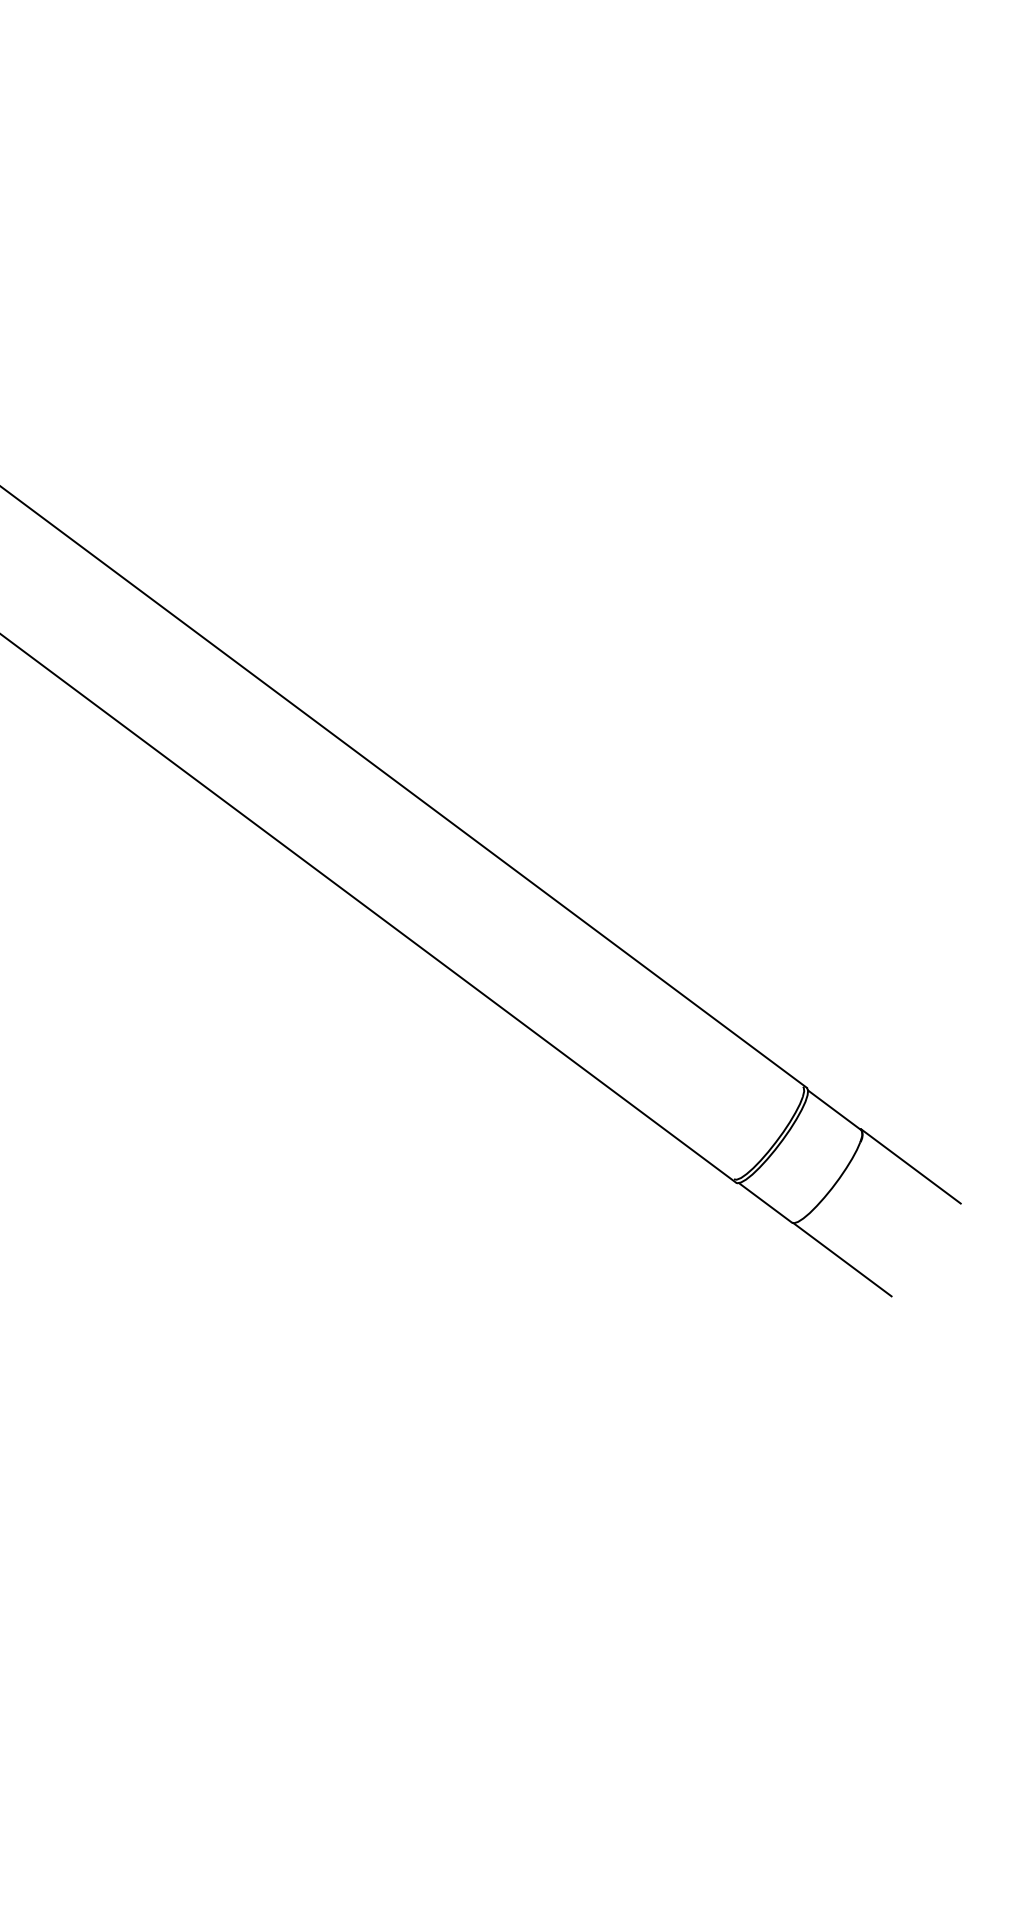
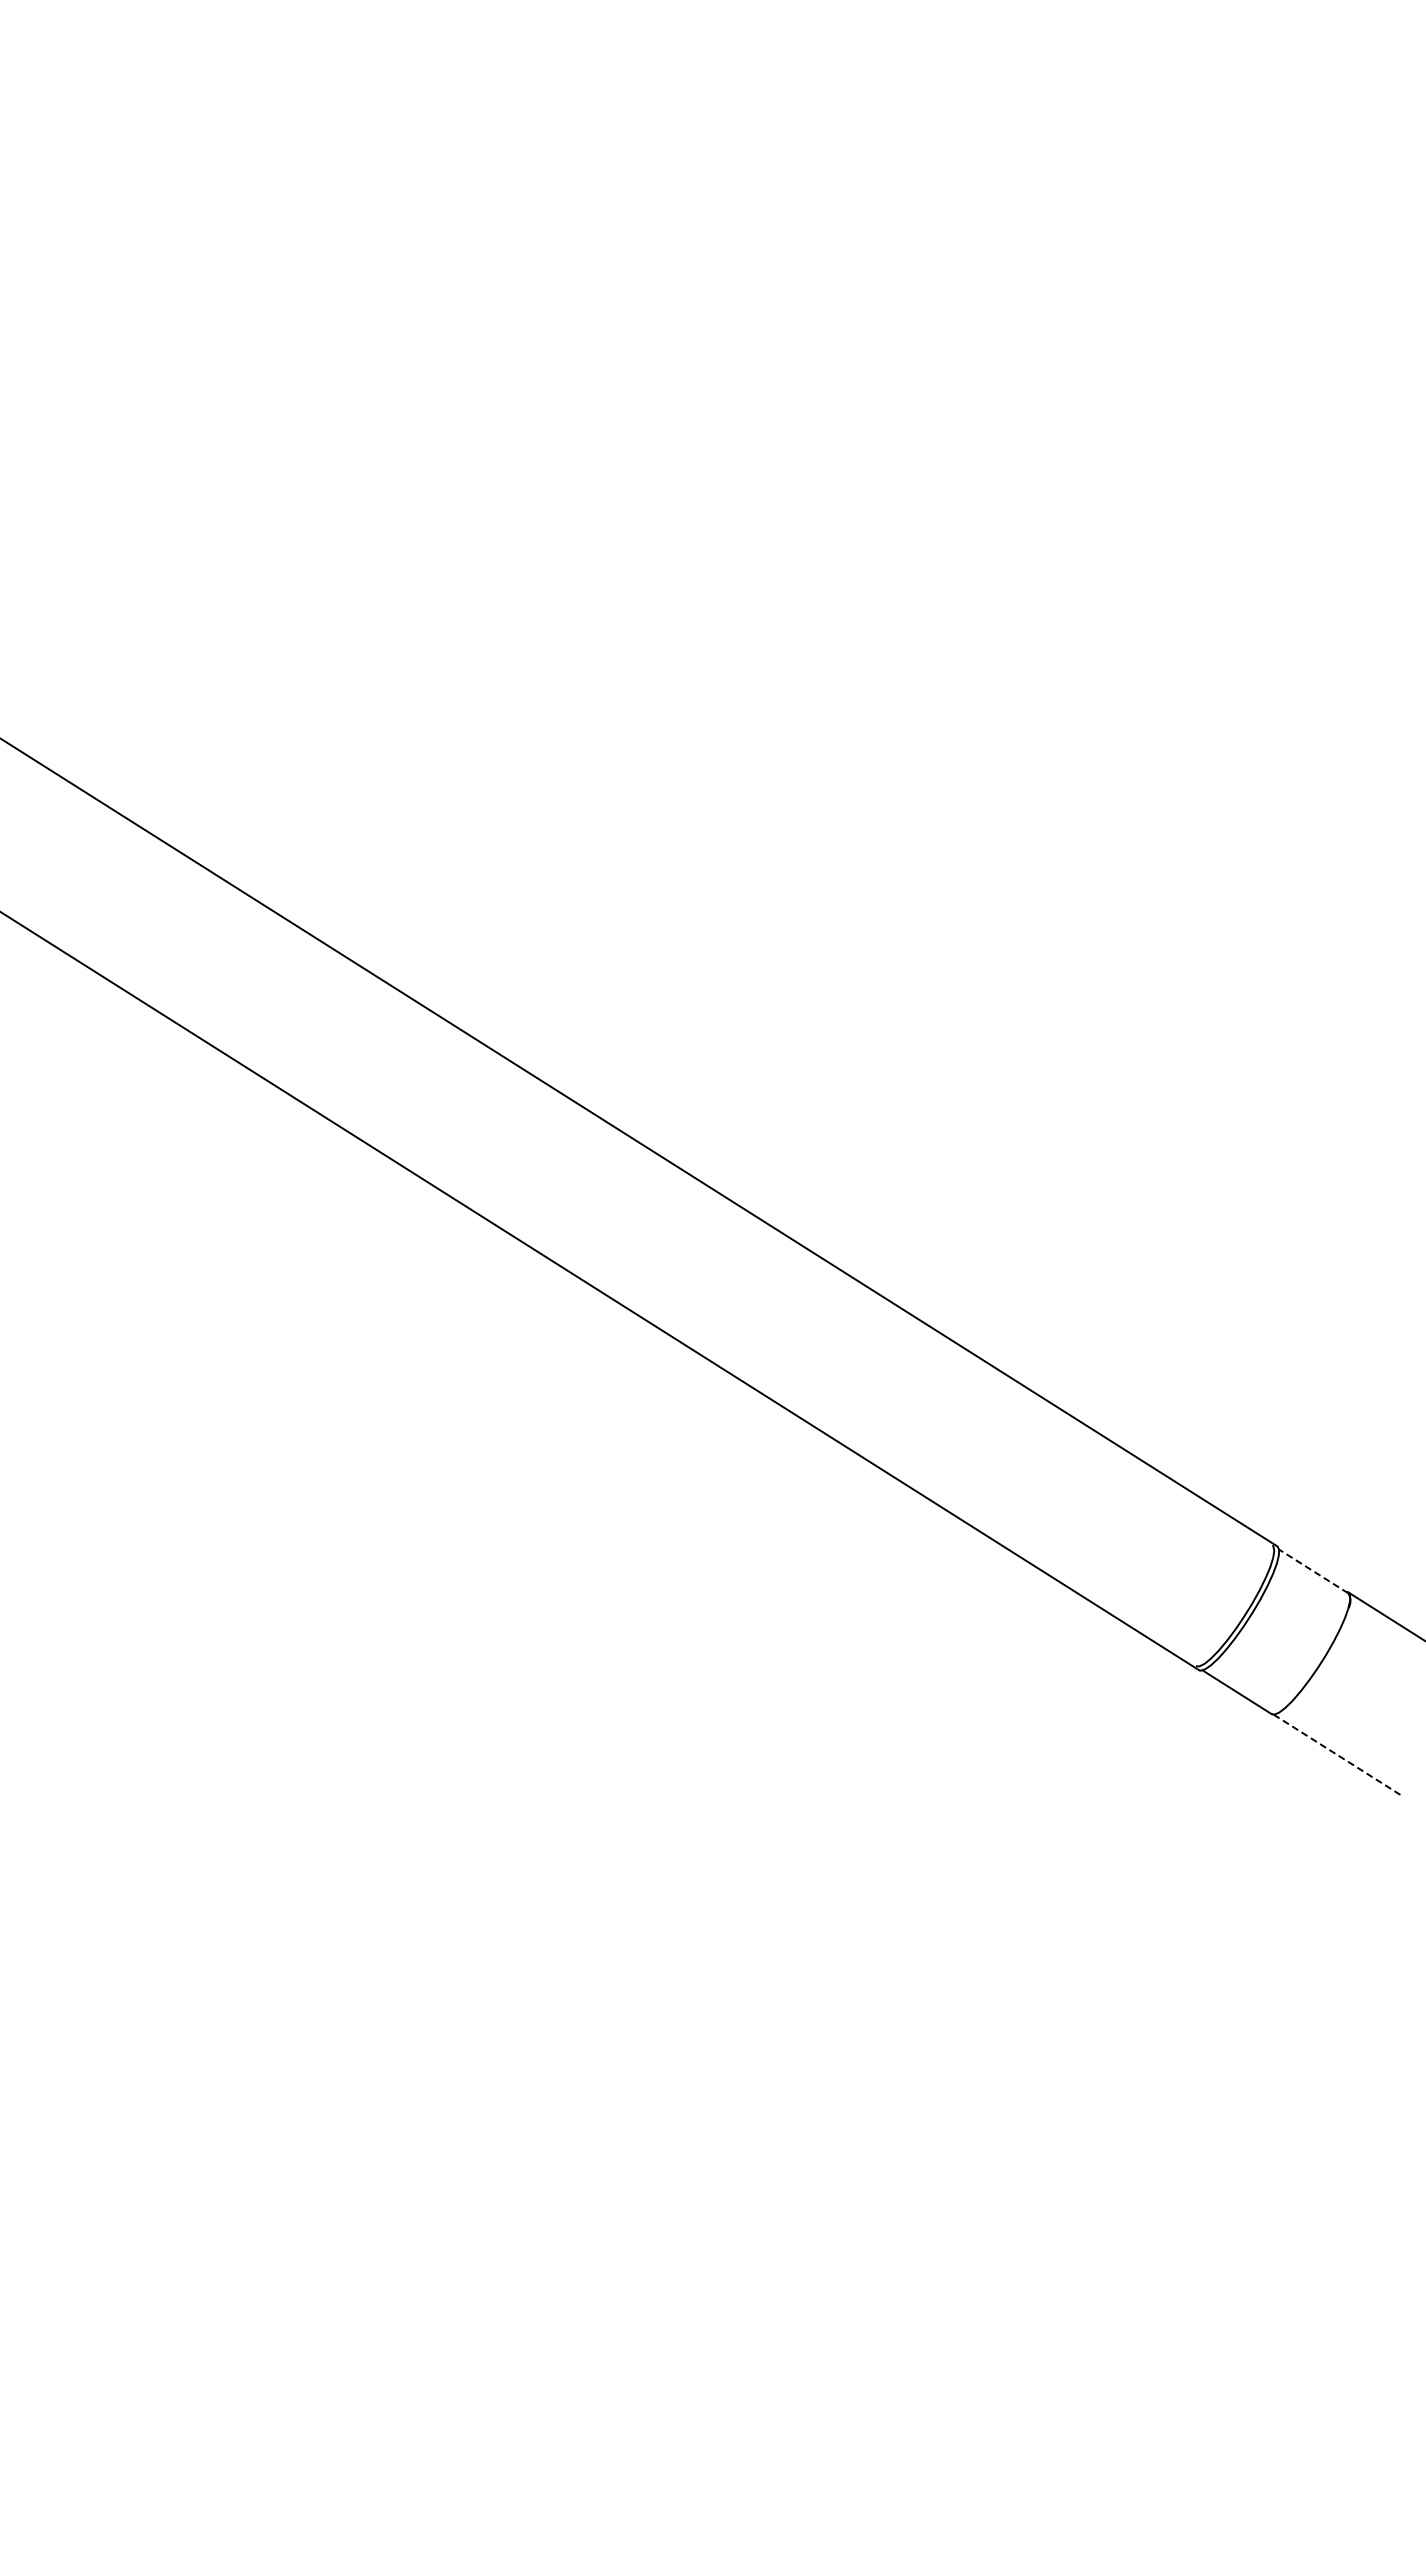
line: (834, 1110) -> (1313, 1571), solid -> dashed
line: (842, 1260) -> (1337, 1755), solid -> dashed

